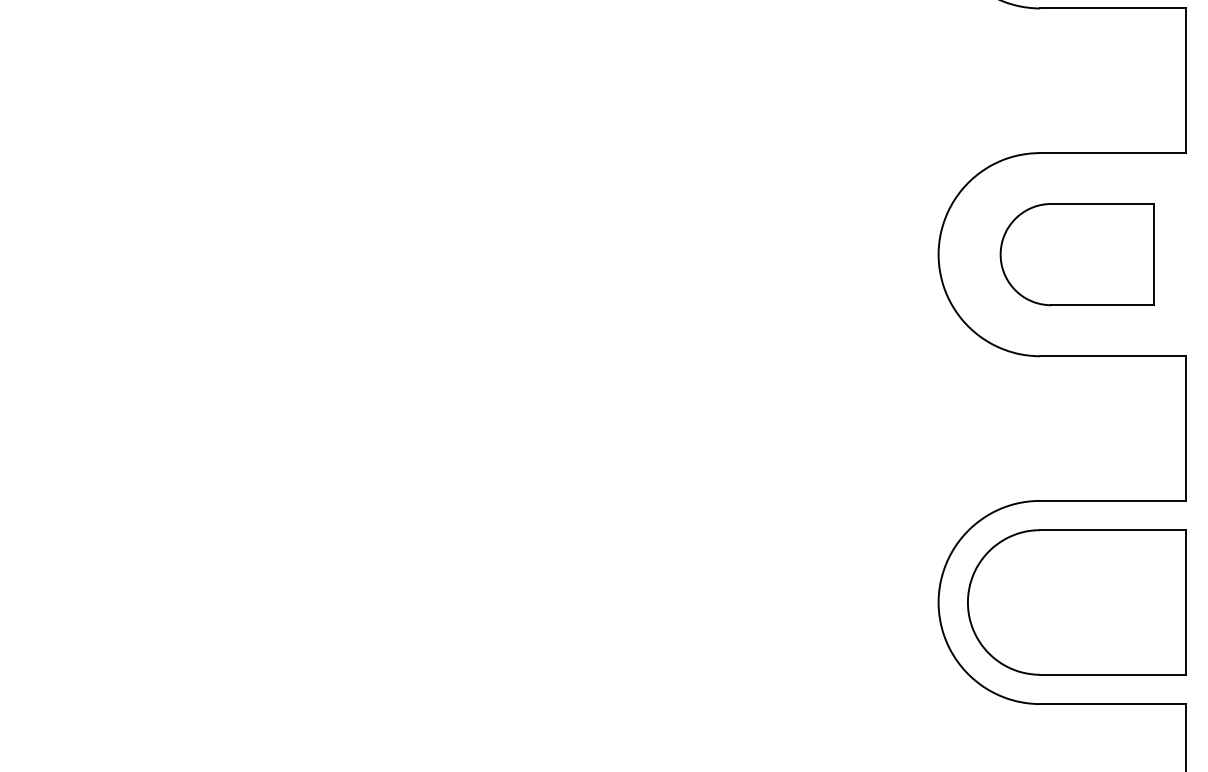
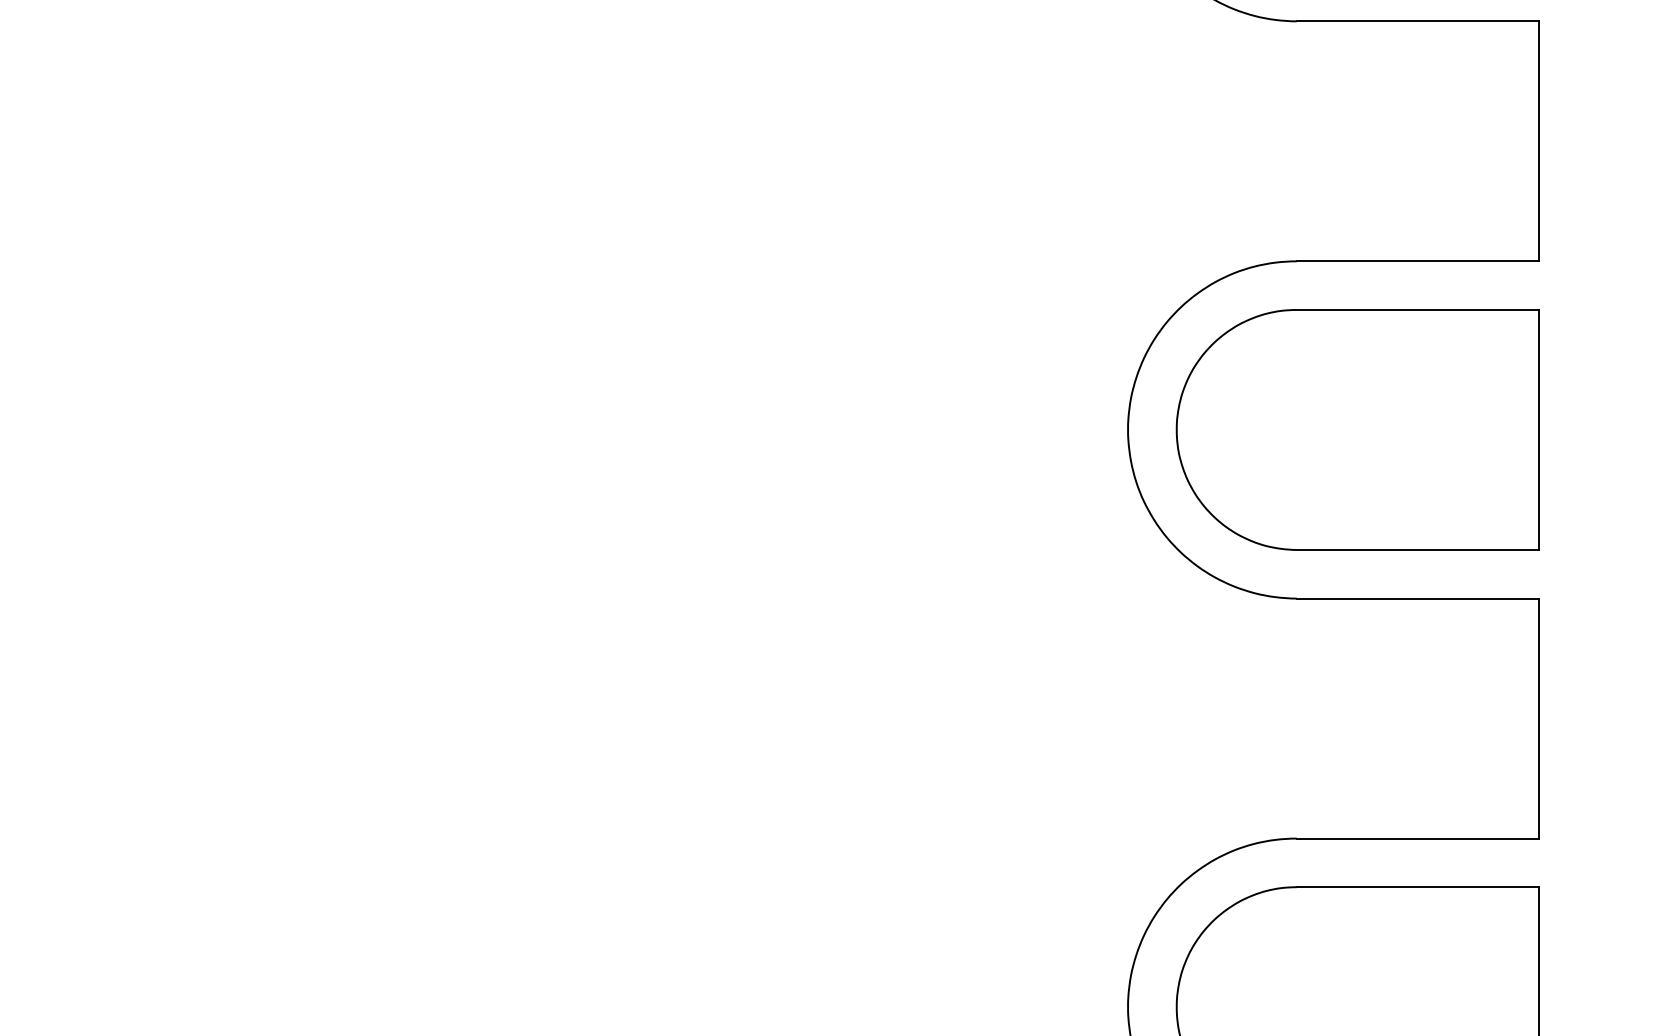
part: (1076, 254) -> (1356, 429), size x1.43

